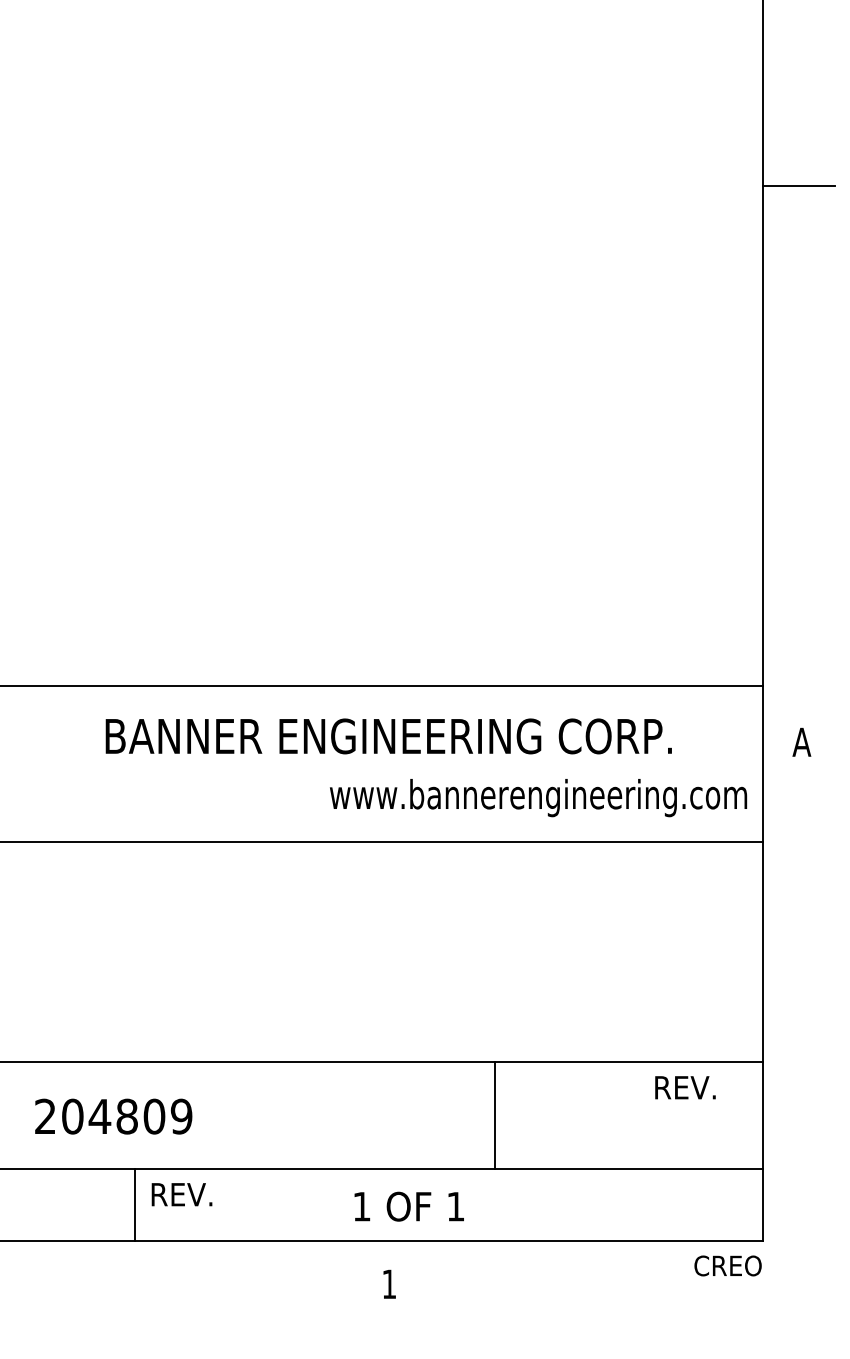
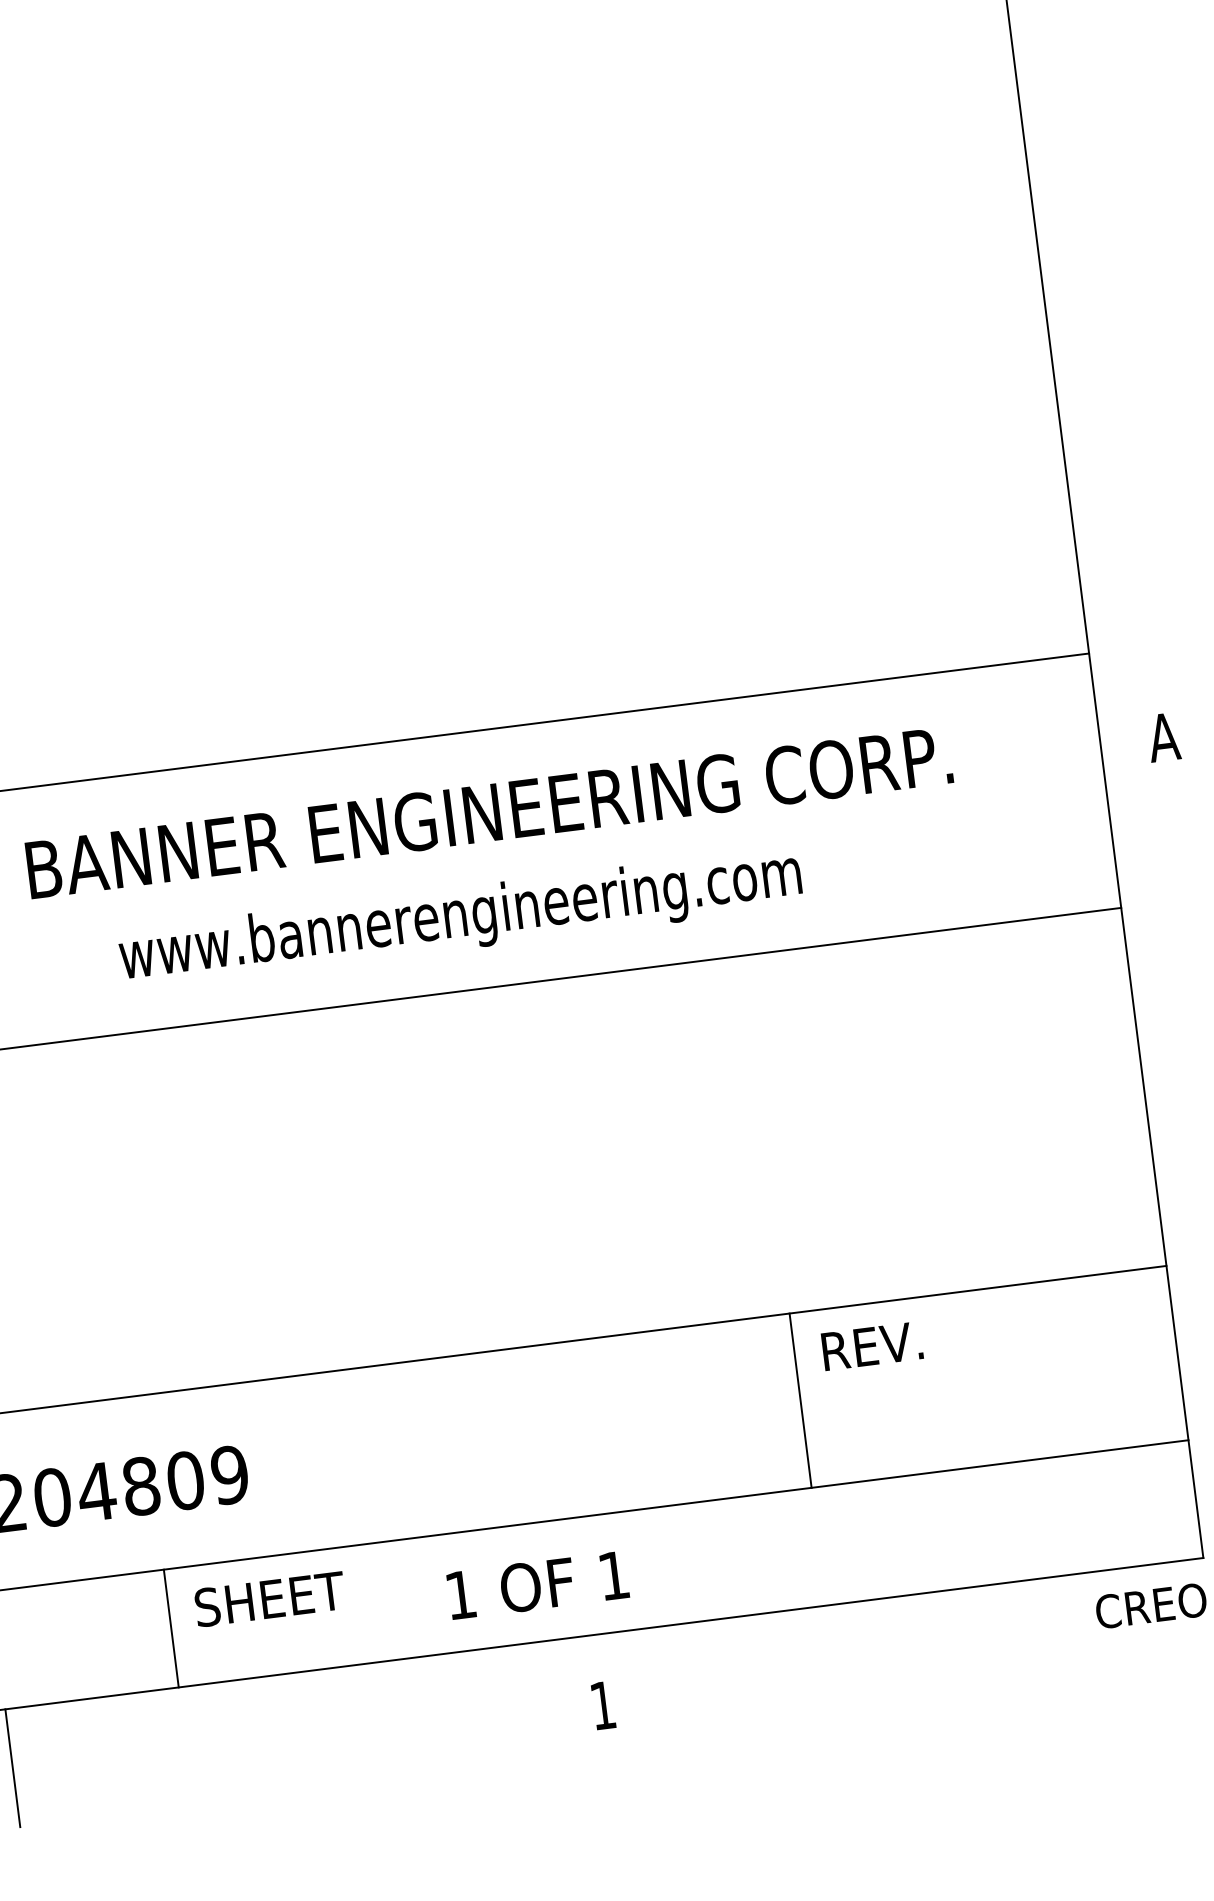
text: (538, 798) -> (460, 919), moved
text: (685, 1087) -> (872, 1345), moved
line: (494, 1114) -> (799, 1399), moved
text: (196, 1194) -> (270, 1598), REV. -> SHEET
text: (408, 1206) -> (536, 1585), moved
line: (28, 1276) -> (13, 1767), added

